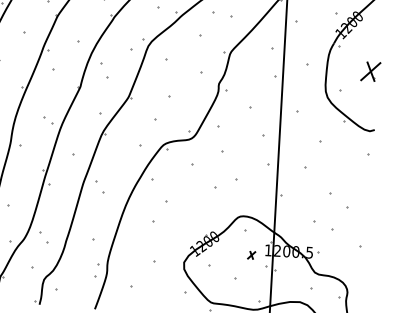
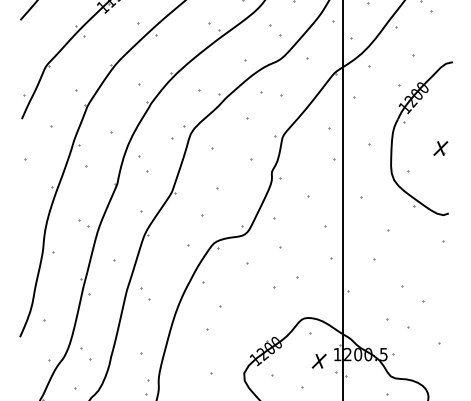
part: (370, 71) -> (440, 148), size x0.62
part: (251, 254) -> (318, 360), size x1.67

